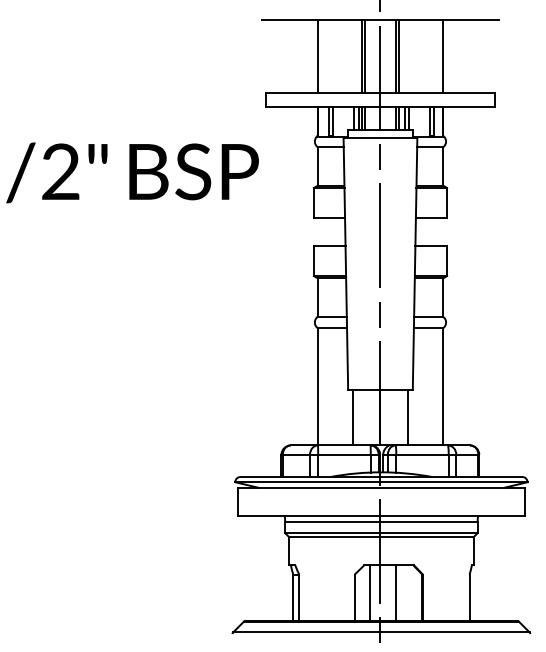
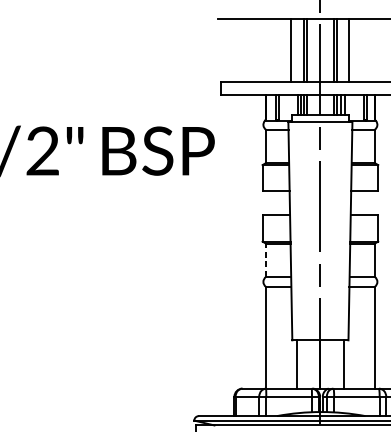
line: (317, 55) -> (290, 50), moved
line: (443, 55) -> (349, 50), moved
line: (317, 297) -> (265, 260), solid -> dashed

